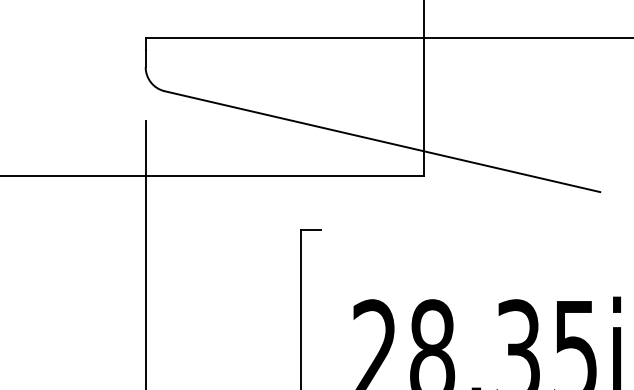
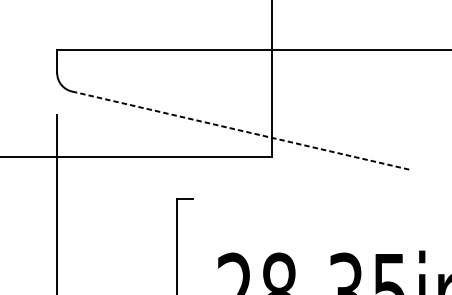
line: (382, 141) -> (240, 130), solid -> dashed

